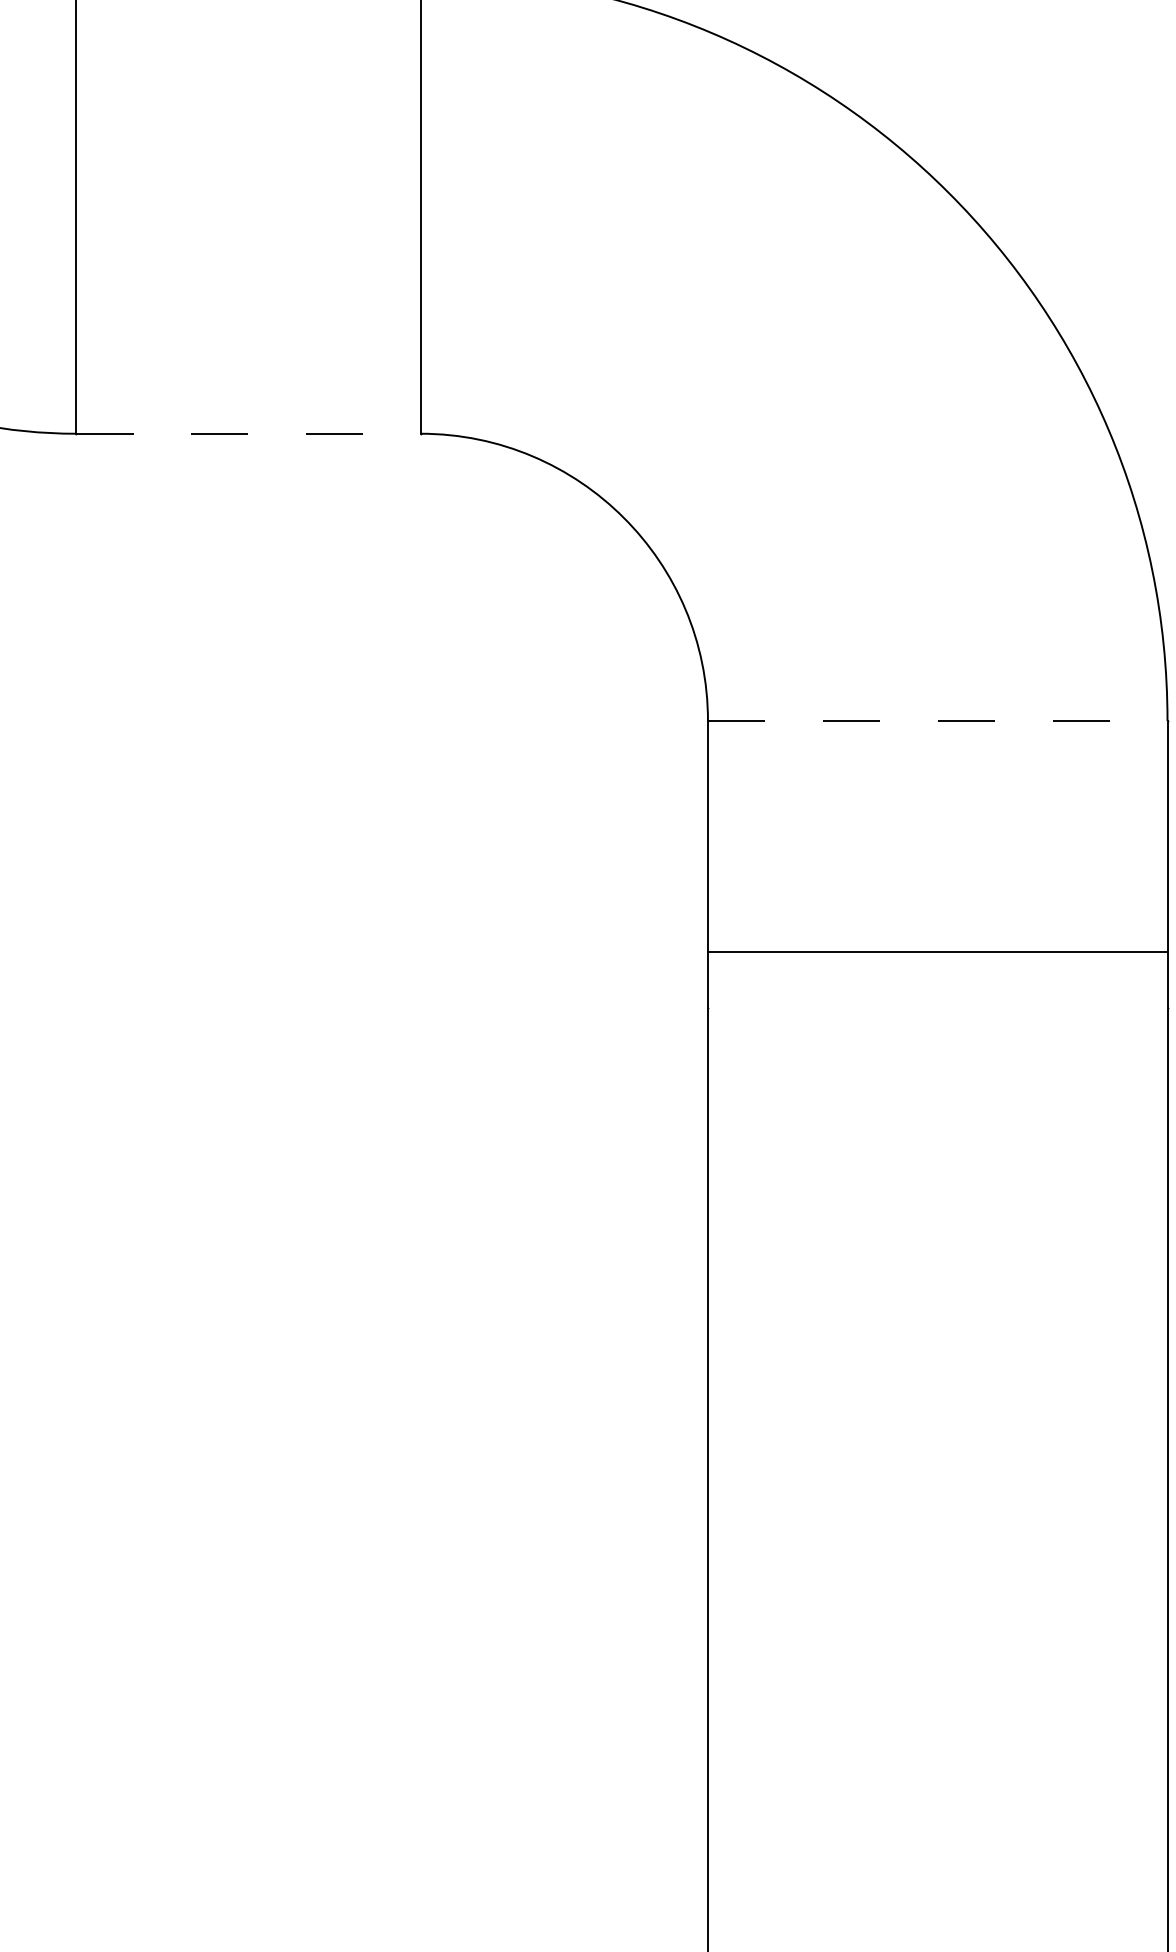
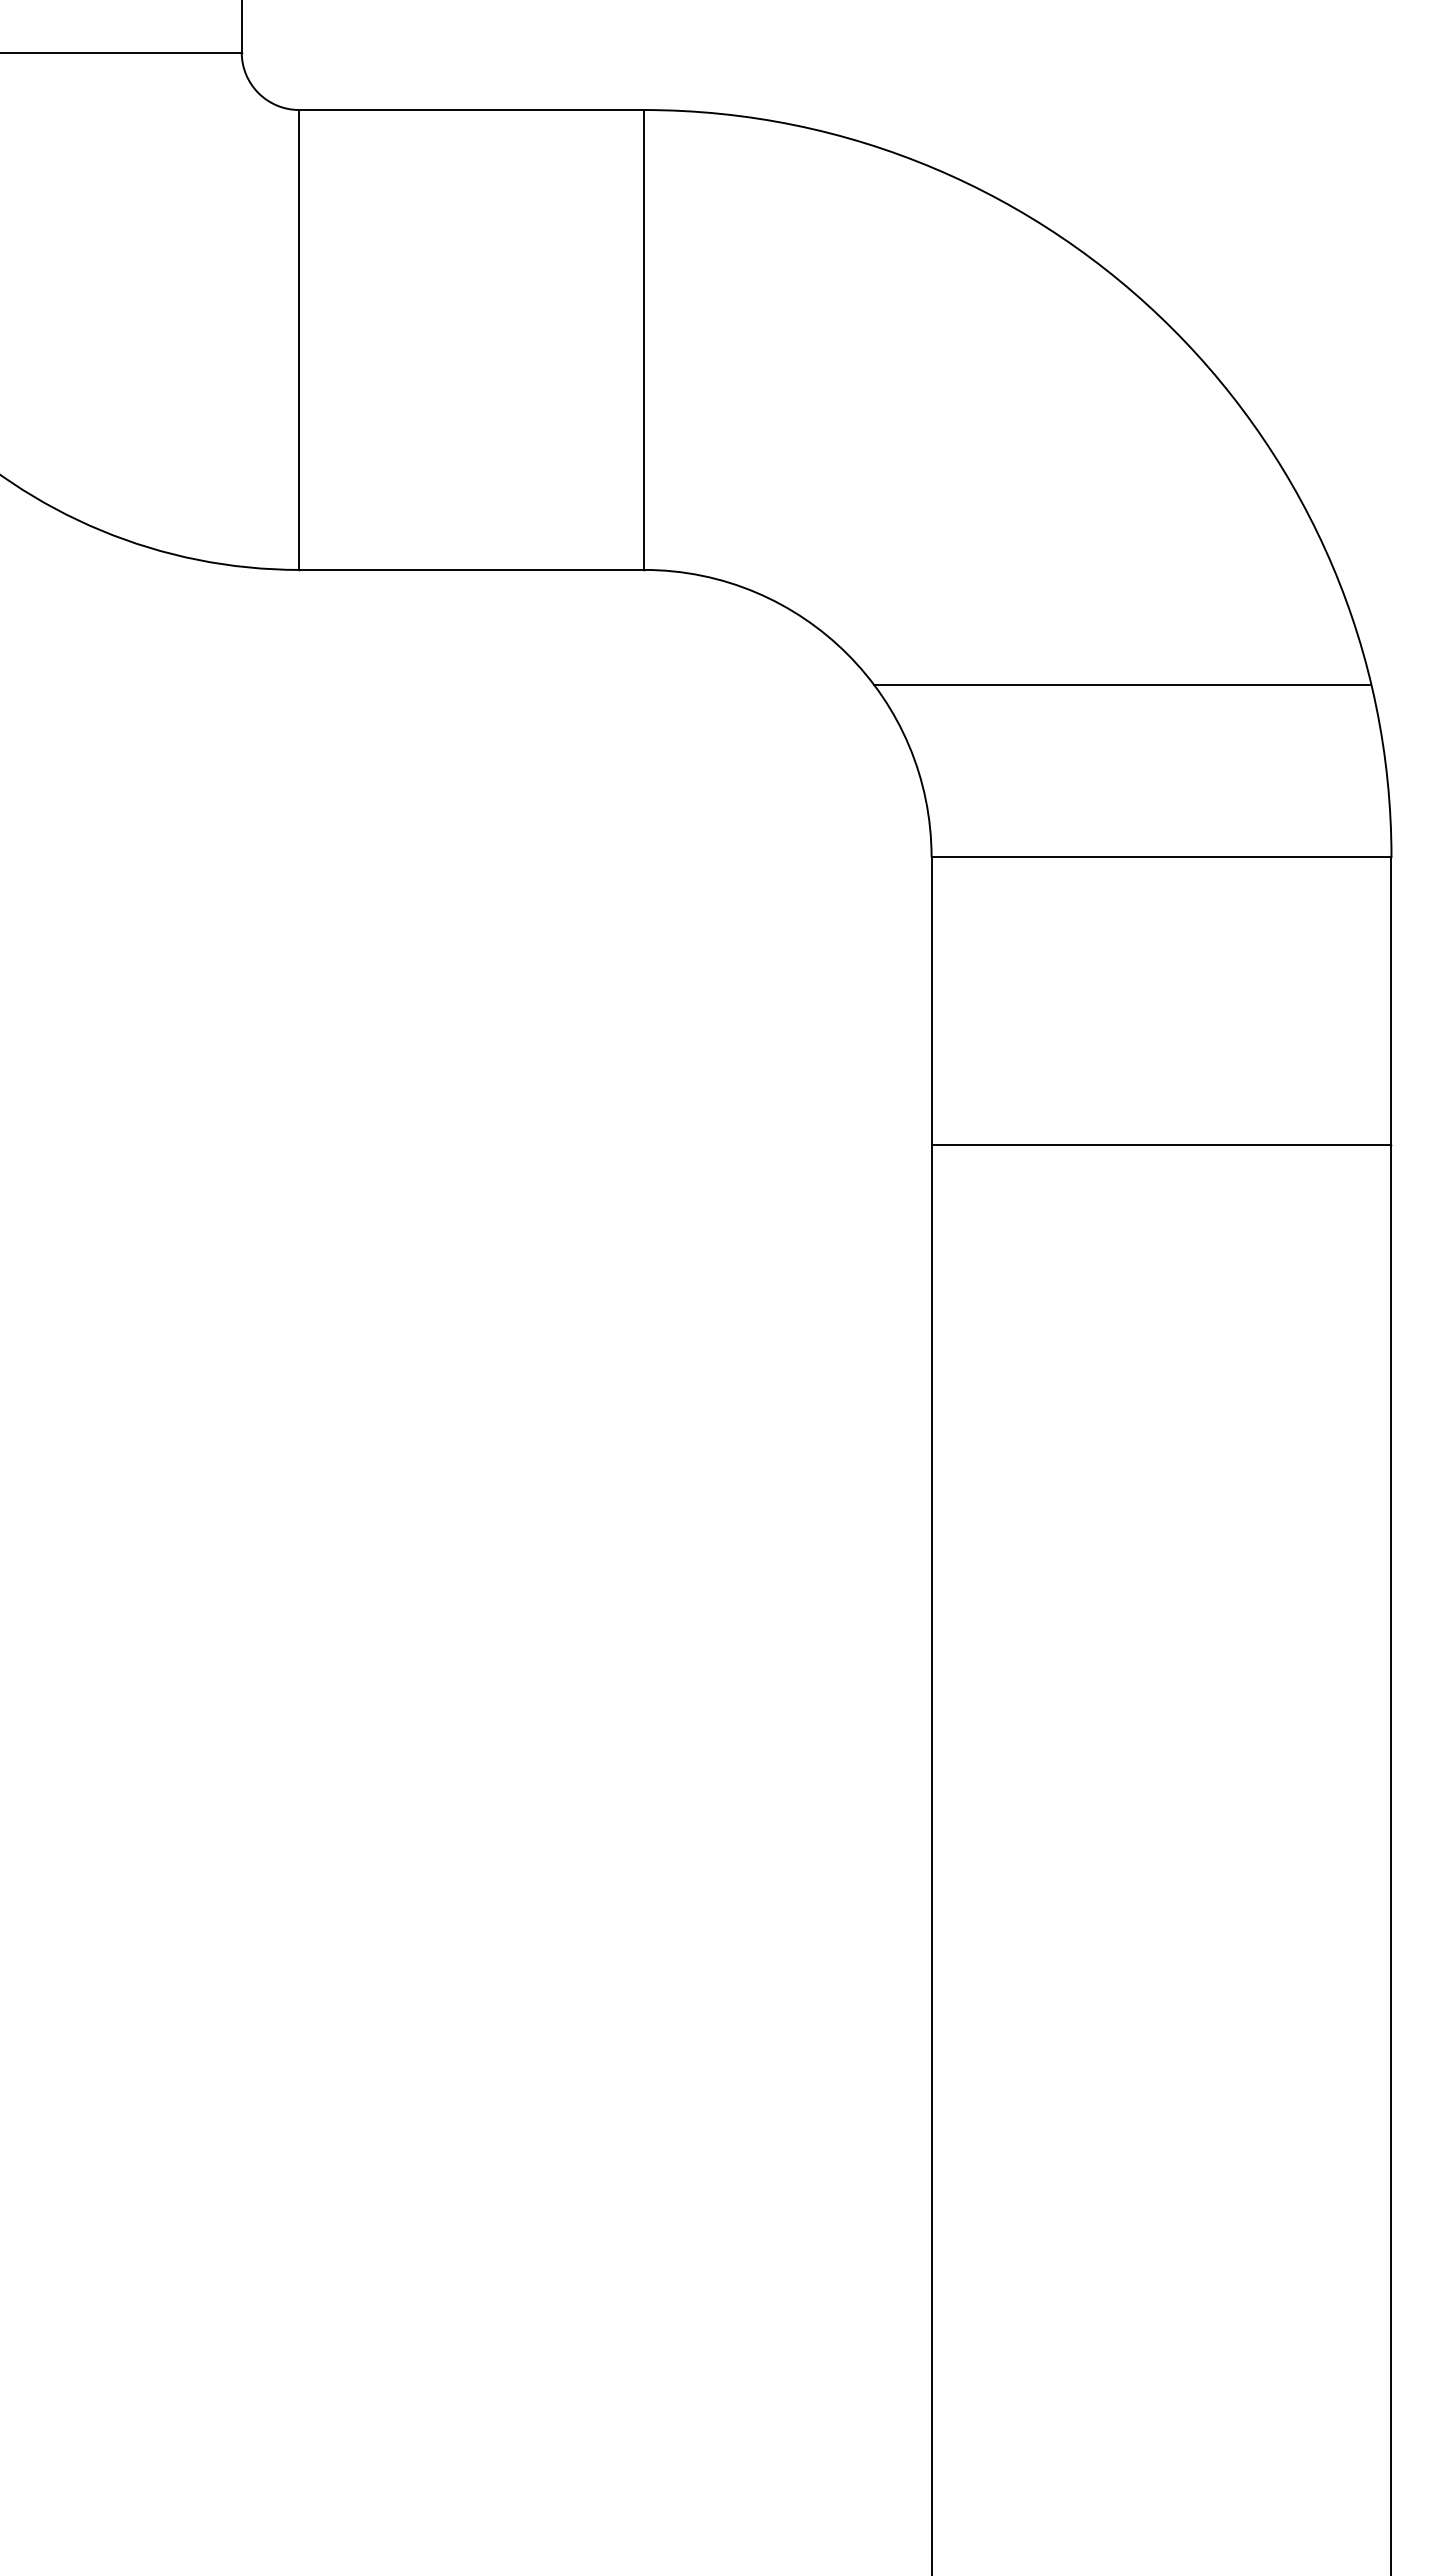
line: (249, 433) -> (472, 569), dashed -> solid
line: (898, 548) -> (1122, 684), added
line: (937, 721) -> (1161, 857), dashed -> solid
line: (937, 951) -> (1161, 1144), moved

